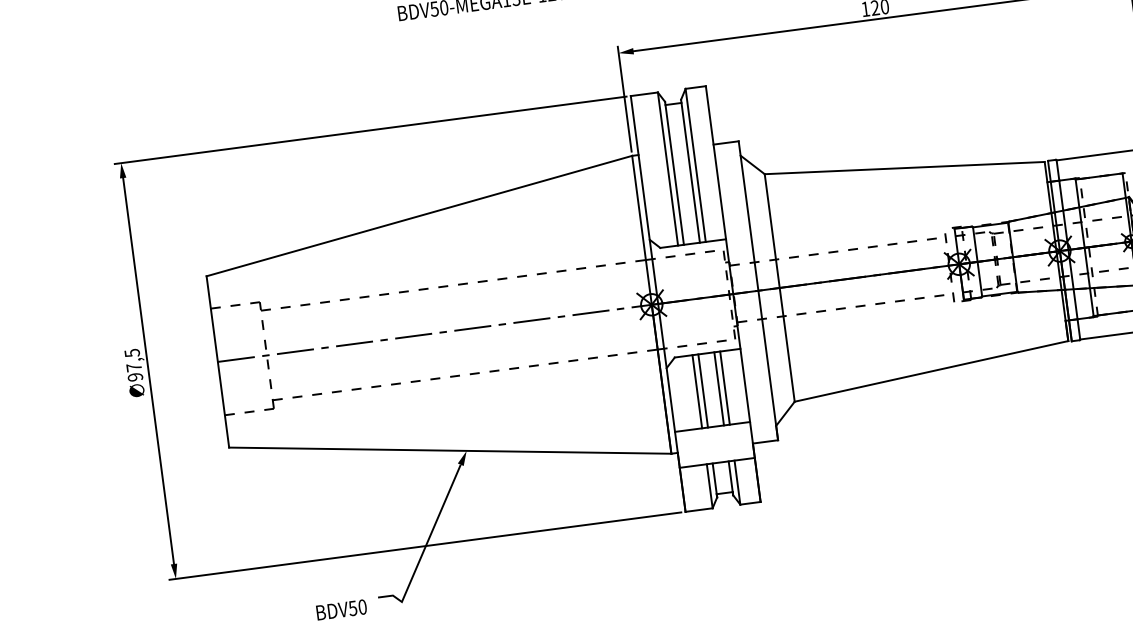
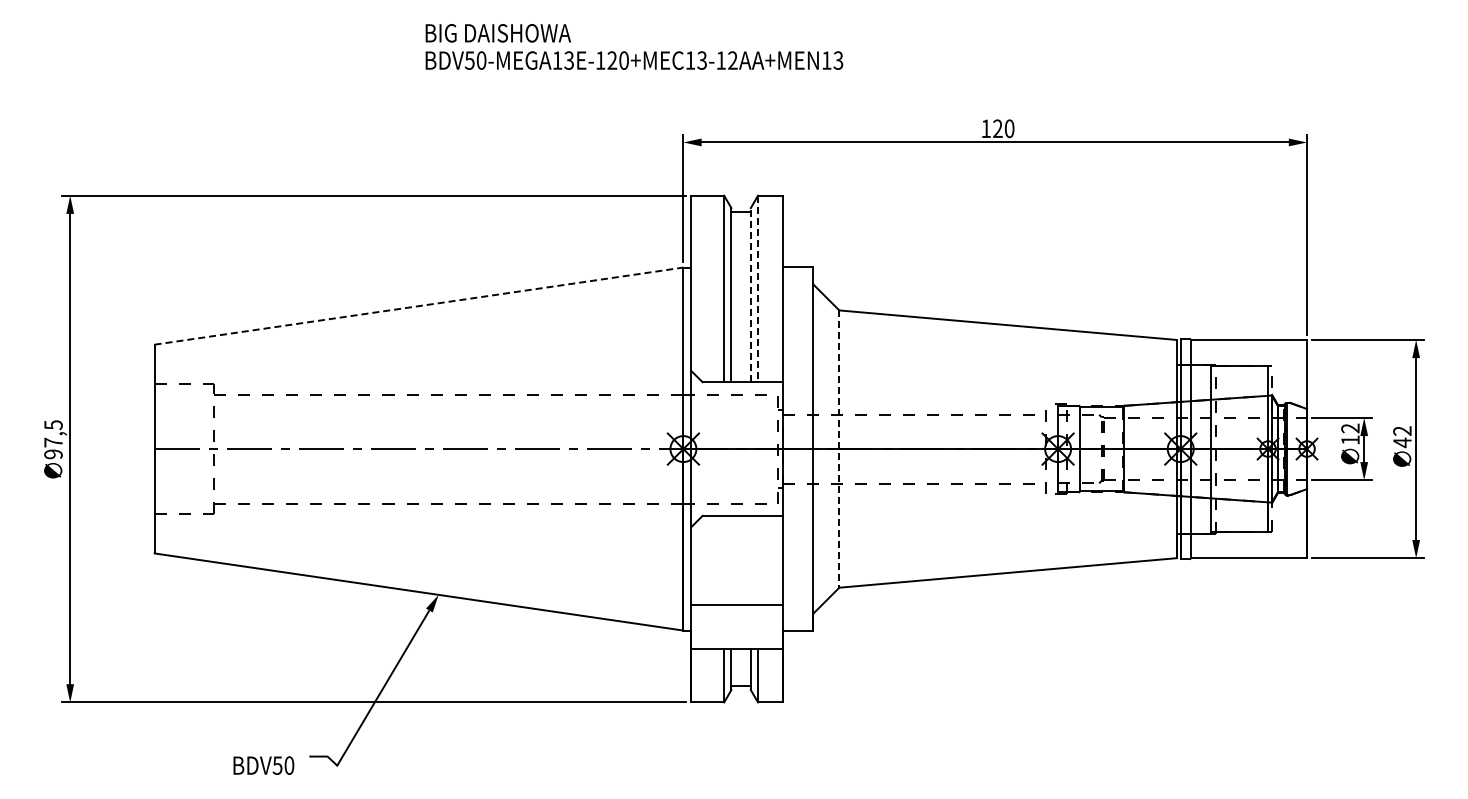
line: (695, 165) -> (757, 289), solid -> dashed
line: (690, 170) -> (750, 294), solid -> dashed
line: (419, 216) -> (419, 306), solid -> dashed
line: (779, 288) -> (839, 449), solid -> dashed
line: (724, 387) -> (757, 559), removed
line: (718, 388) -> (750, 559), removed
line: (697, 390) -> (724, 559), removed
line: (703, 390) -> (731, 559), removed

